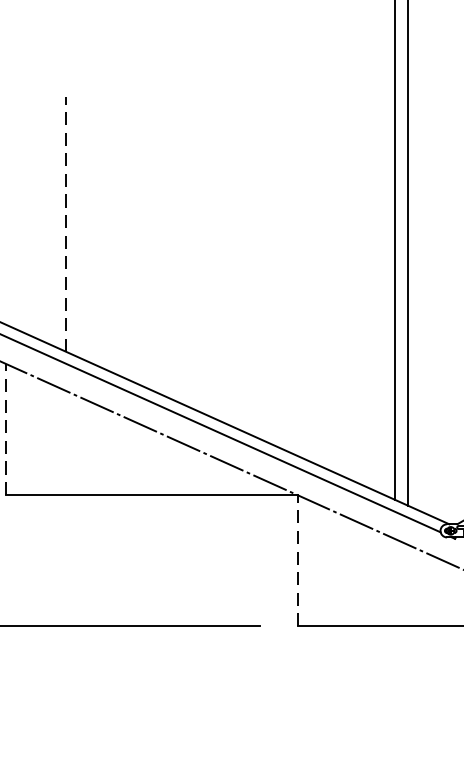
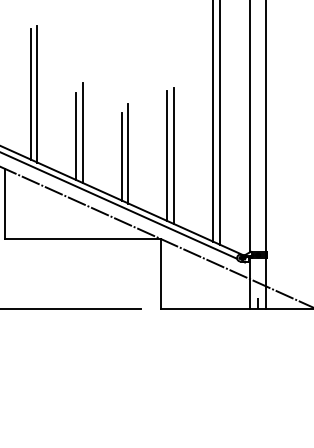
line: (66, 222) -> (37, 93), dashed -> solid
line: (53, 224) -> (30, 94), added
line: (150, 297) -> (82, 133), added
line: (139, 303) -> (76, 136), added
line: (237, 334) -> (128, 153), added
line: (310, 338) -> (167, 155), added
line: (323, 338) -> (174, 155), added
line: (223, 340) -> (121, 156), added
line: (6, 428) -> (5, 203), dashed -> solid
line: (296, 559) -> (160, 273), dashed -> solid

